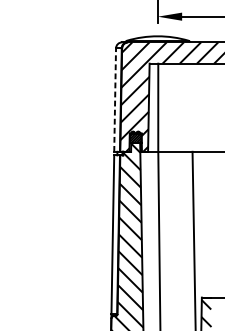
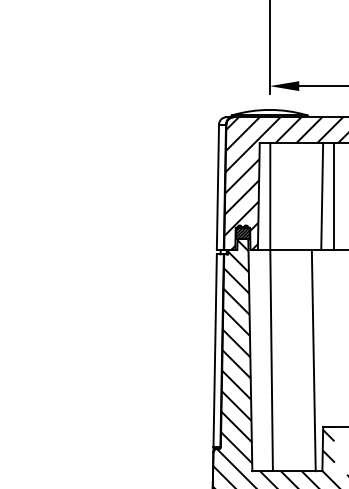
line: (114, 100) -> (217, 187), dashed -> solid
line: (201, 107) -> (322, 196), added
line: (210, 107) -> (333, 196), added

